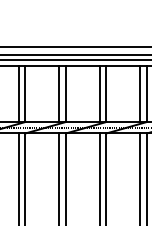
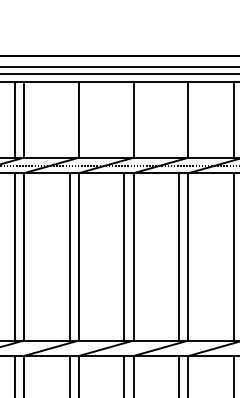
line: (18, 93) -> (69, 119), removed
line: (59, 93) -> (124, 119), removed
line: (99, 93) -> (179, 119), removed

